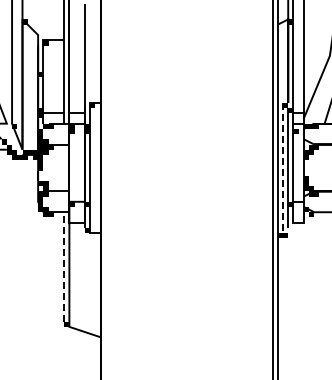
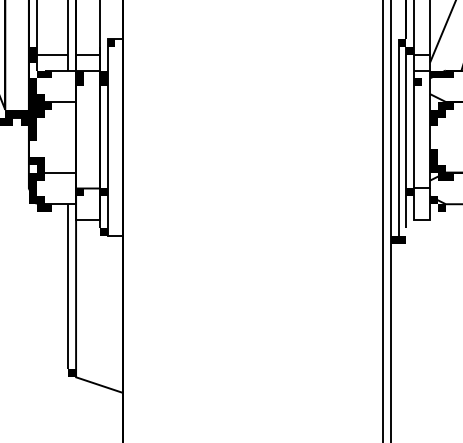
line: (283, 168) -> (399, 138), dashed -> solid
line: (64, 266) -> (68, 286), dashed -> solid

